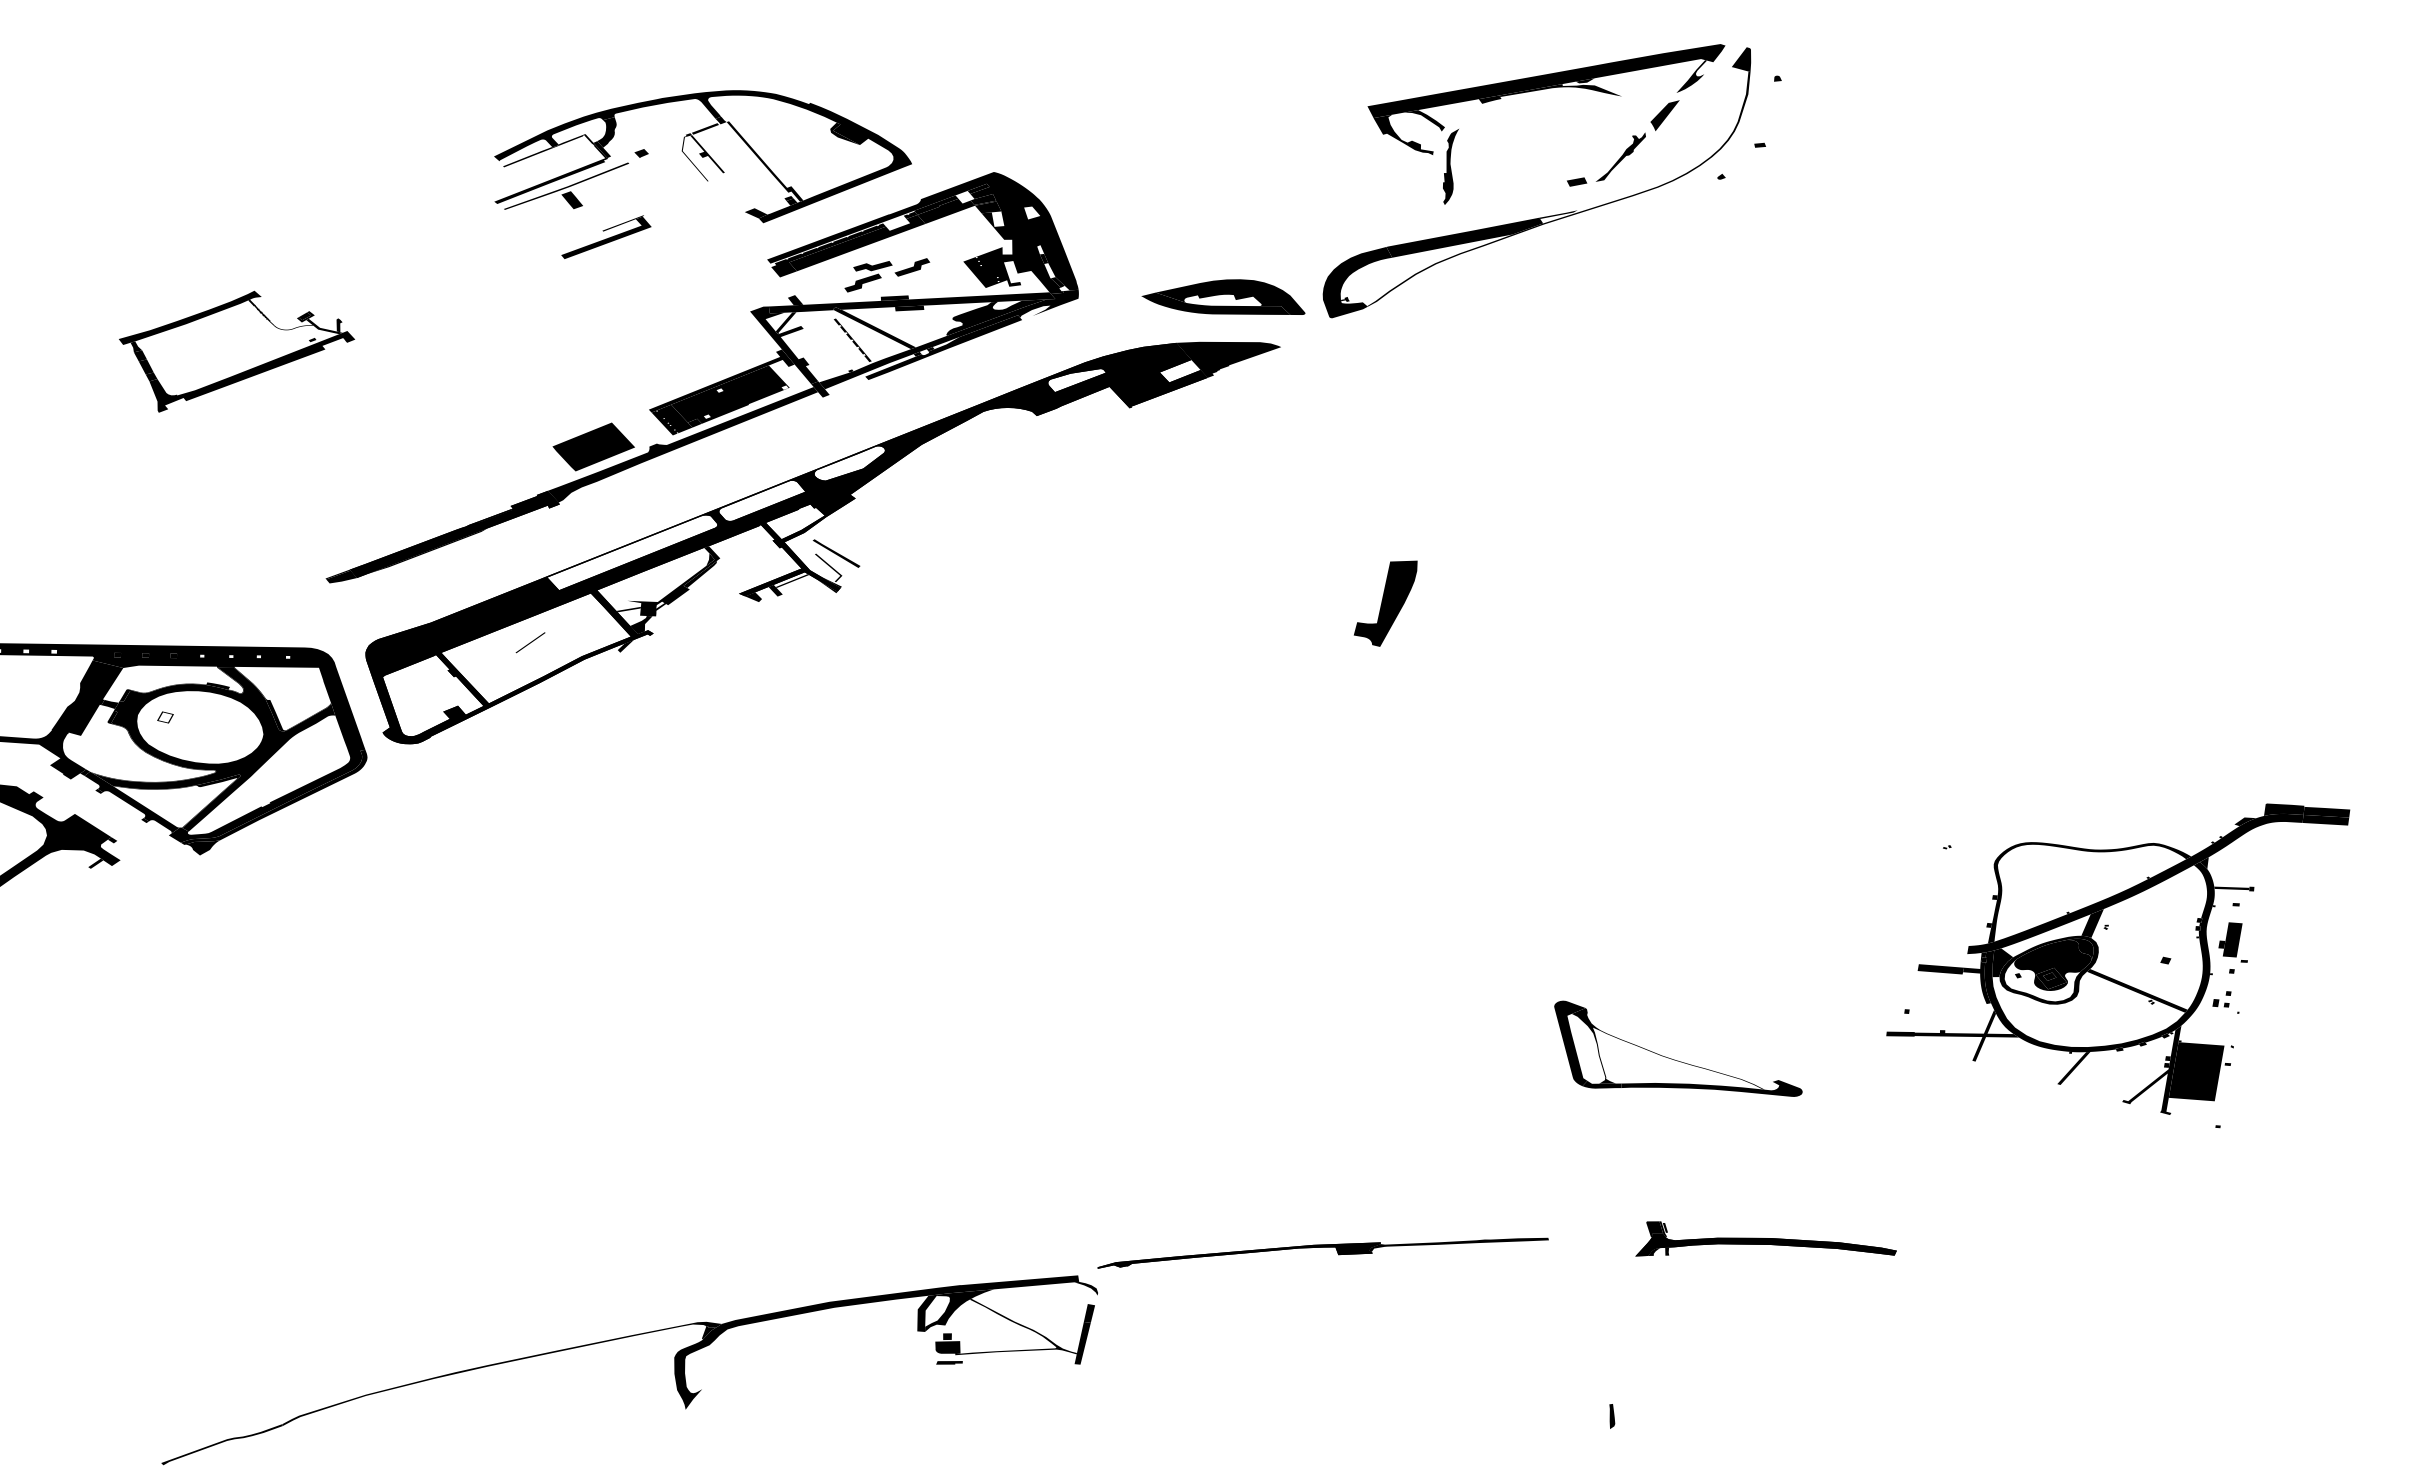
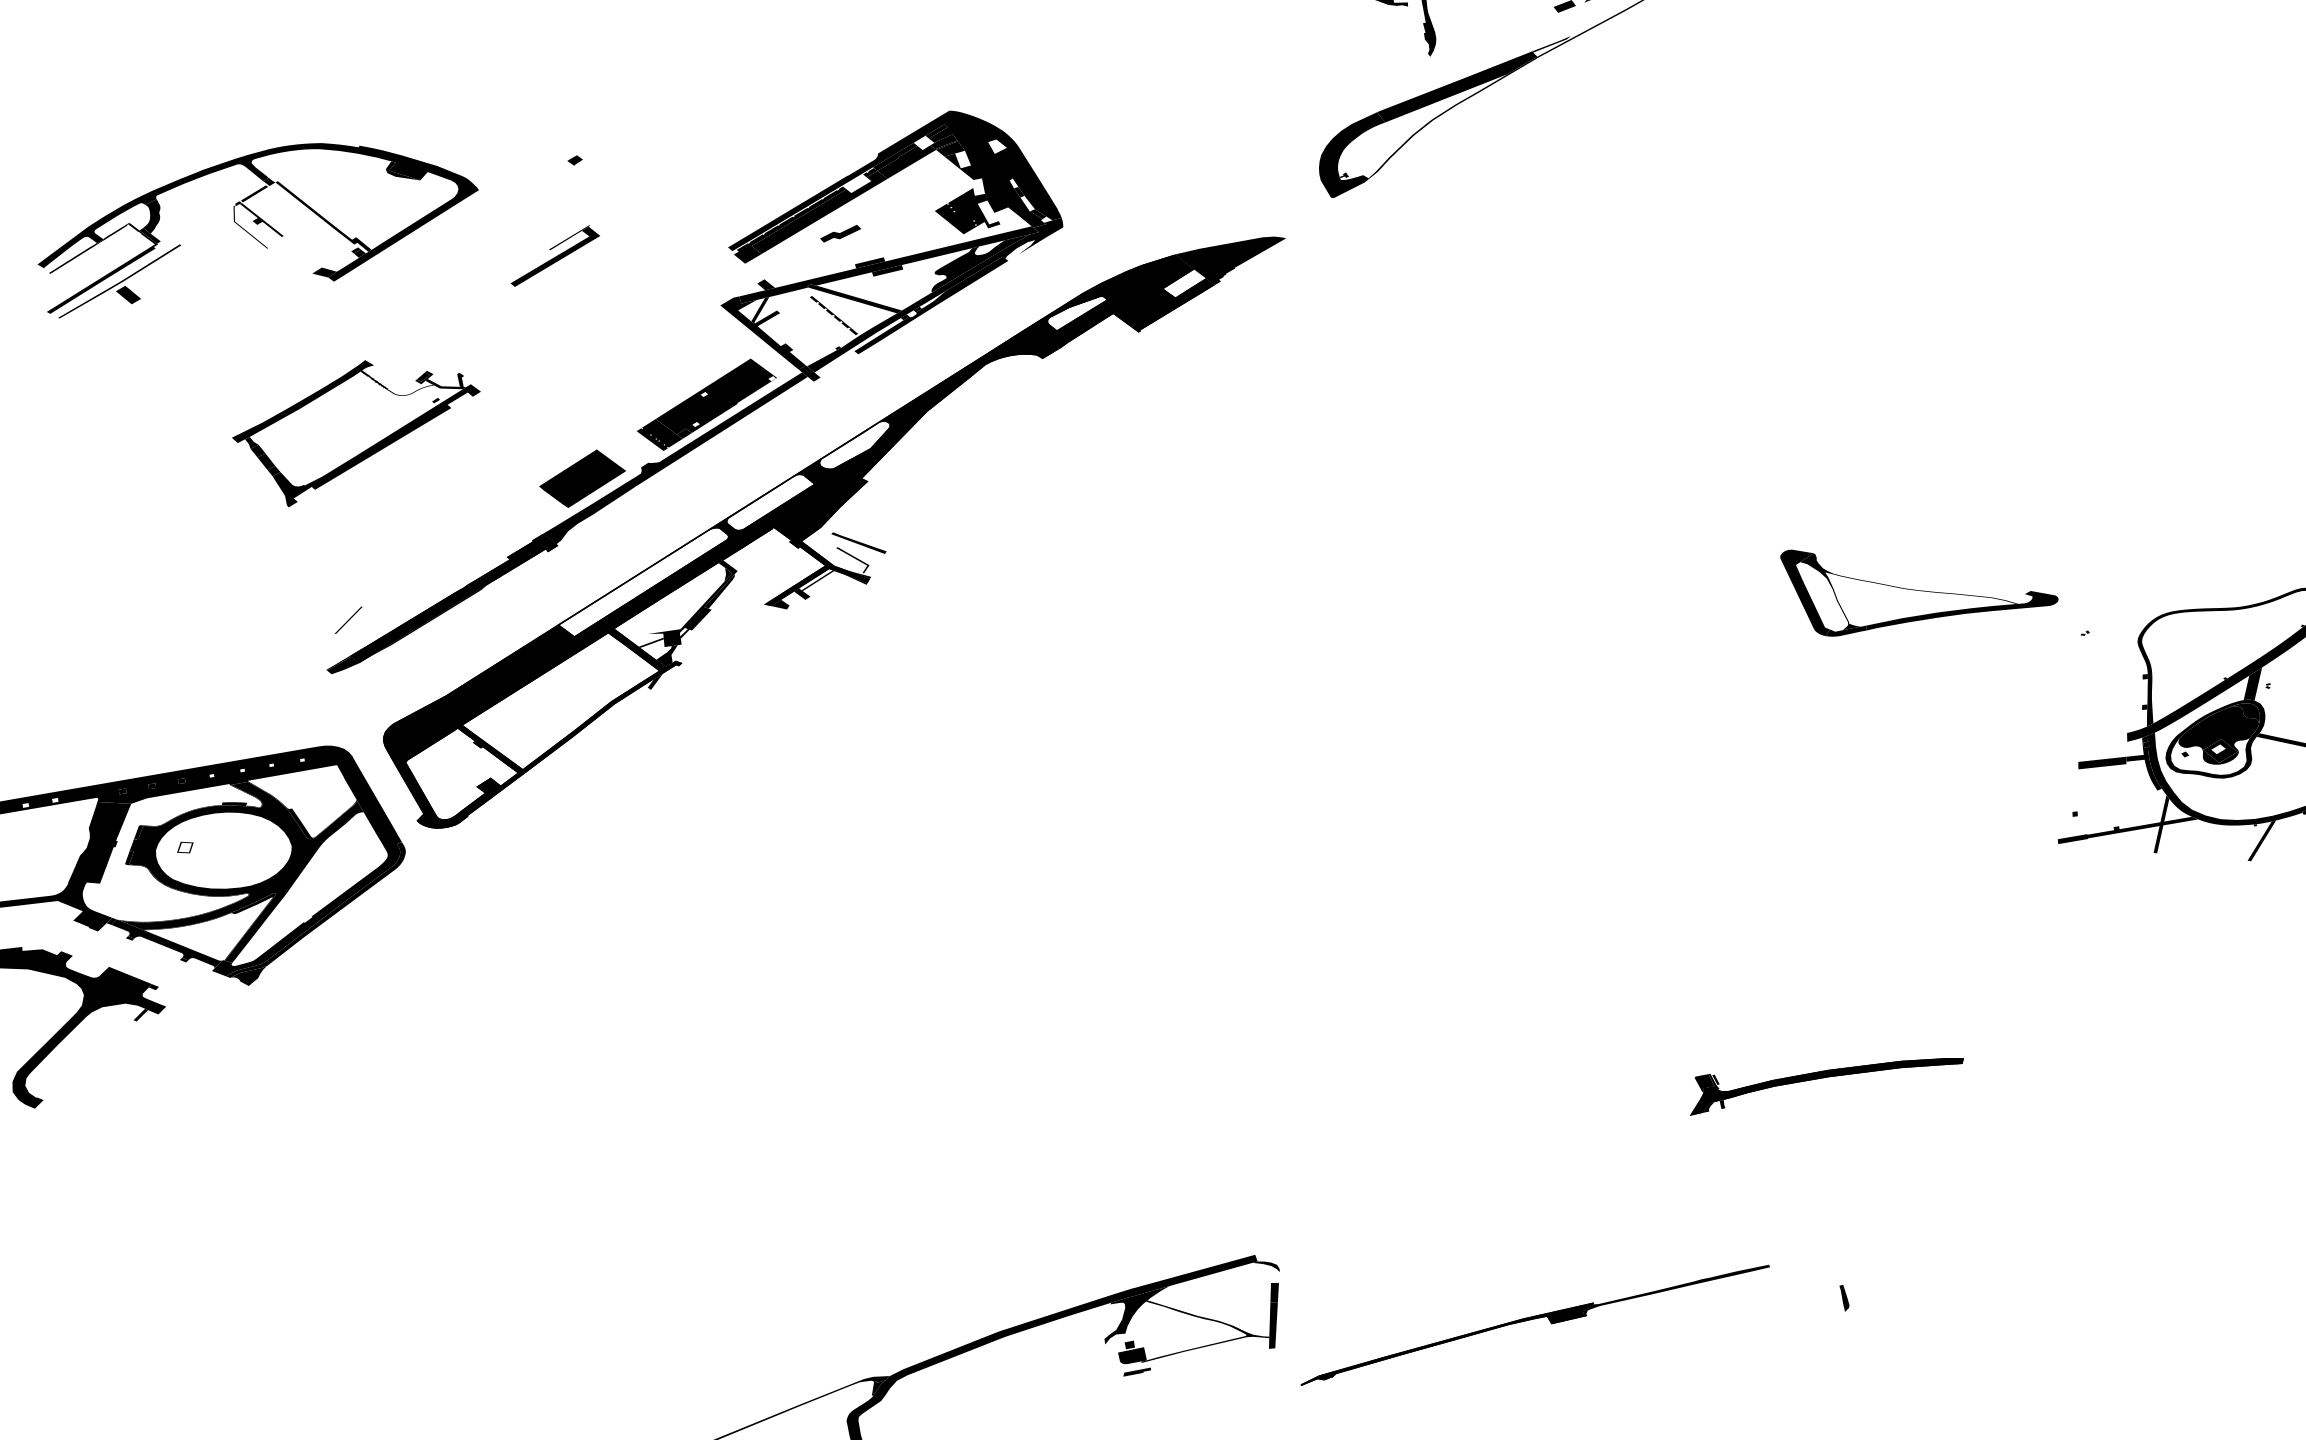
part: (702, 156) -> (256, 223), moved
part: (912, 267) -> (882, 227), removed
fill: (863, 282) -> (833, 252), removed
part: (1223, 296) -> (1215, 196), removed
part: (237, 351) -> (359, 427), moved
fill: (721, 380) -> (703, 383), removed
part: (1385, 603) -> (1446, 487), removed
line: (530, 642) -> (348, 620), moved
fill: (109, 704) -> (123, 844), removed
fill: (2002, 962) -> (2165, 743), removed
fill: (2049, 976) -> (2218, 749), removed
part: (1674, 1059) -> (1917, 589), moved
part: (1765, 1238) -> (1823, 1071), moved
part: (1322, 1252) -> (1534, 1324), moved
fill: (927, 1312) -> (1104, 1323), removed

